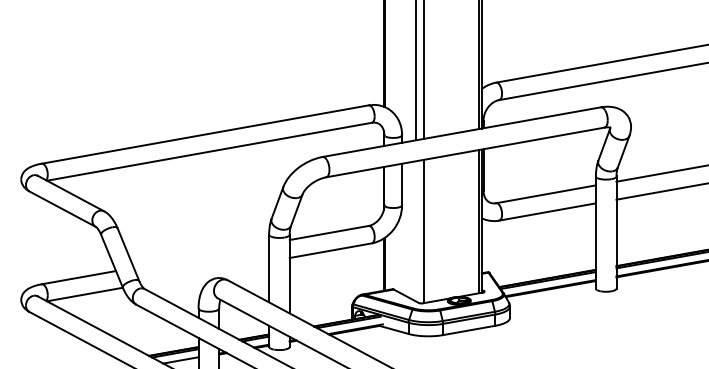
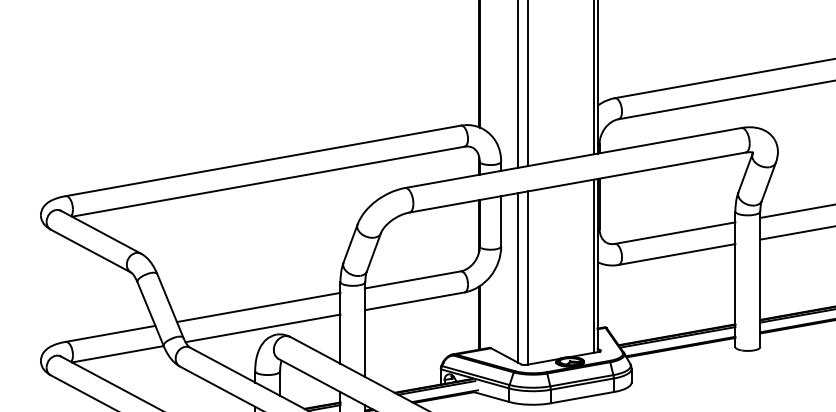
line: (416, 231) -> (518, 278), added
line: (201, 255) -> (258, 307), added
line: (204, 272) -> (262, 327), added

